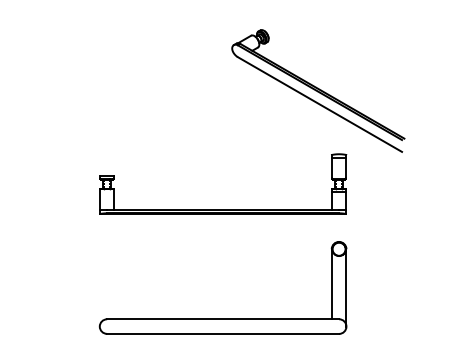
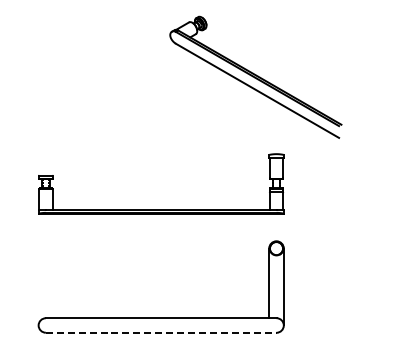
part: (318, 90) -> (256, 76), moved
line: (223, 333) -> (161, 332), solid -> dashed

